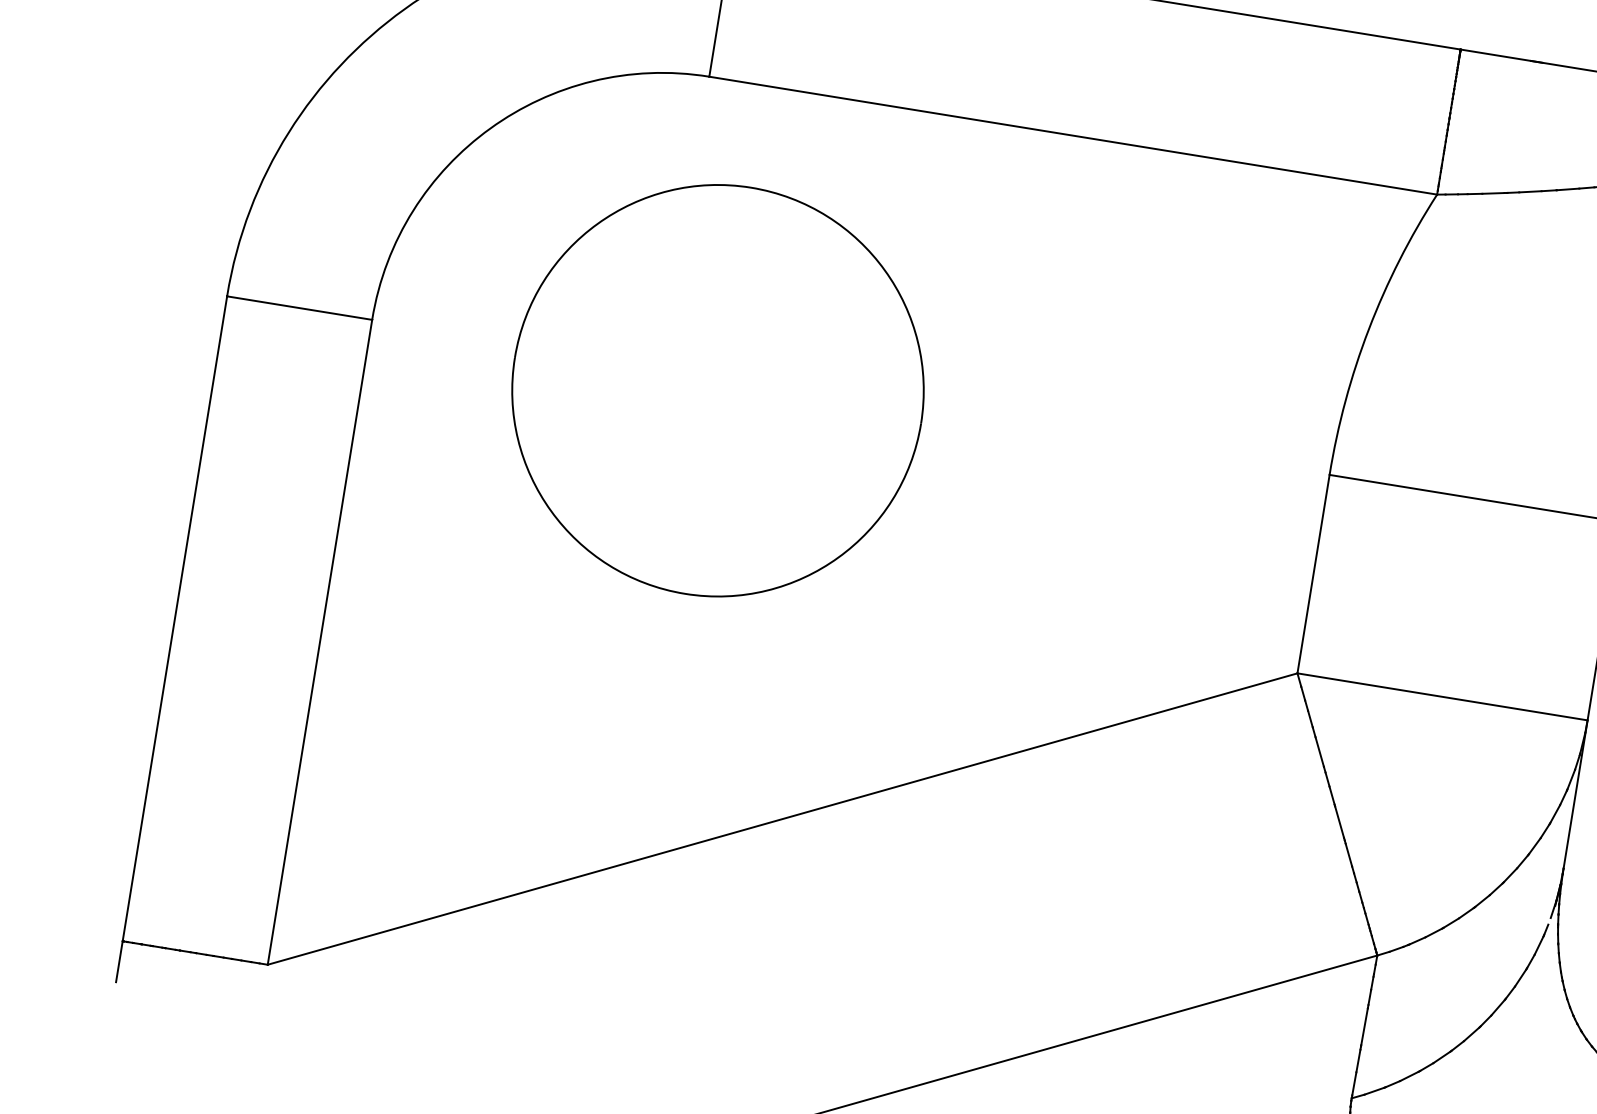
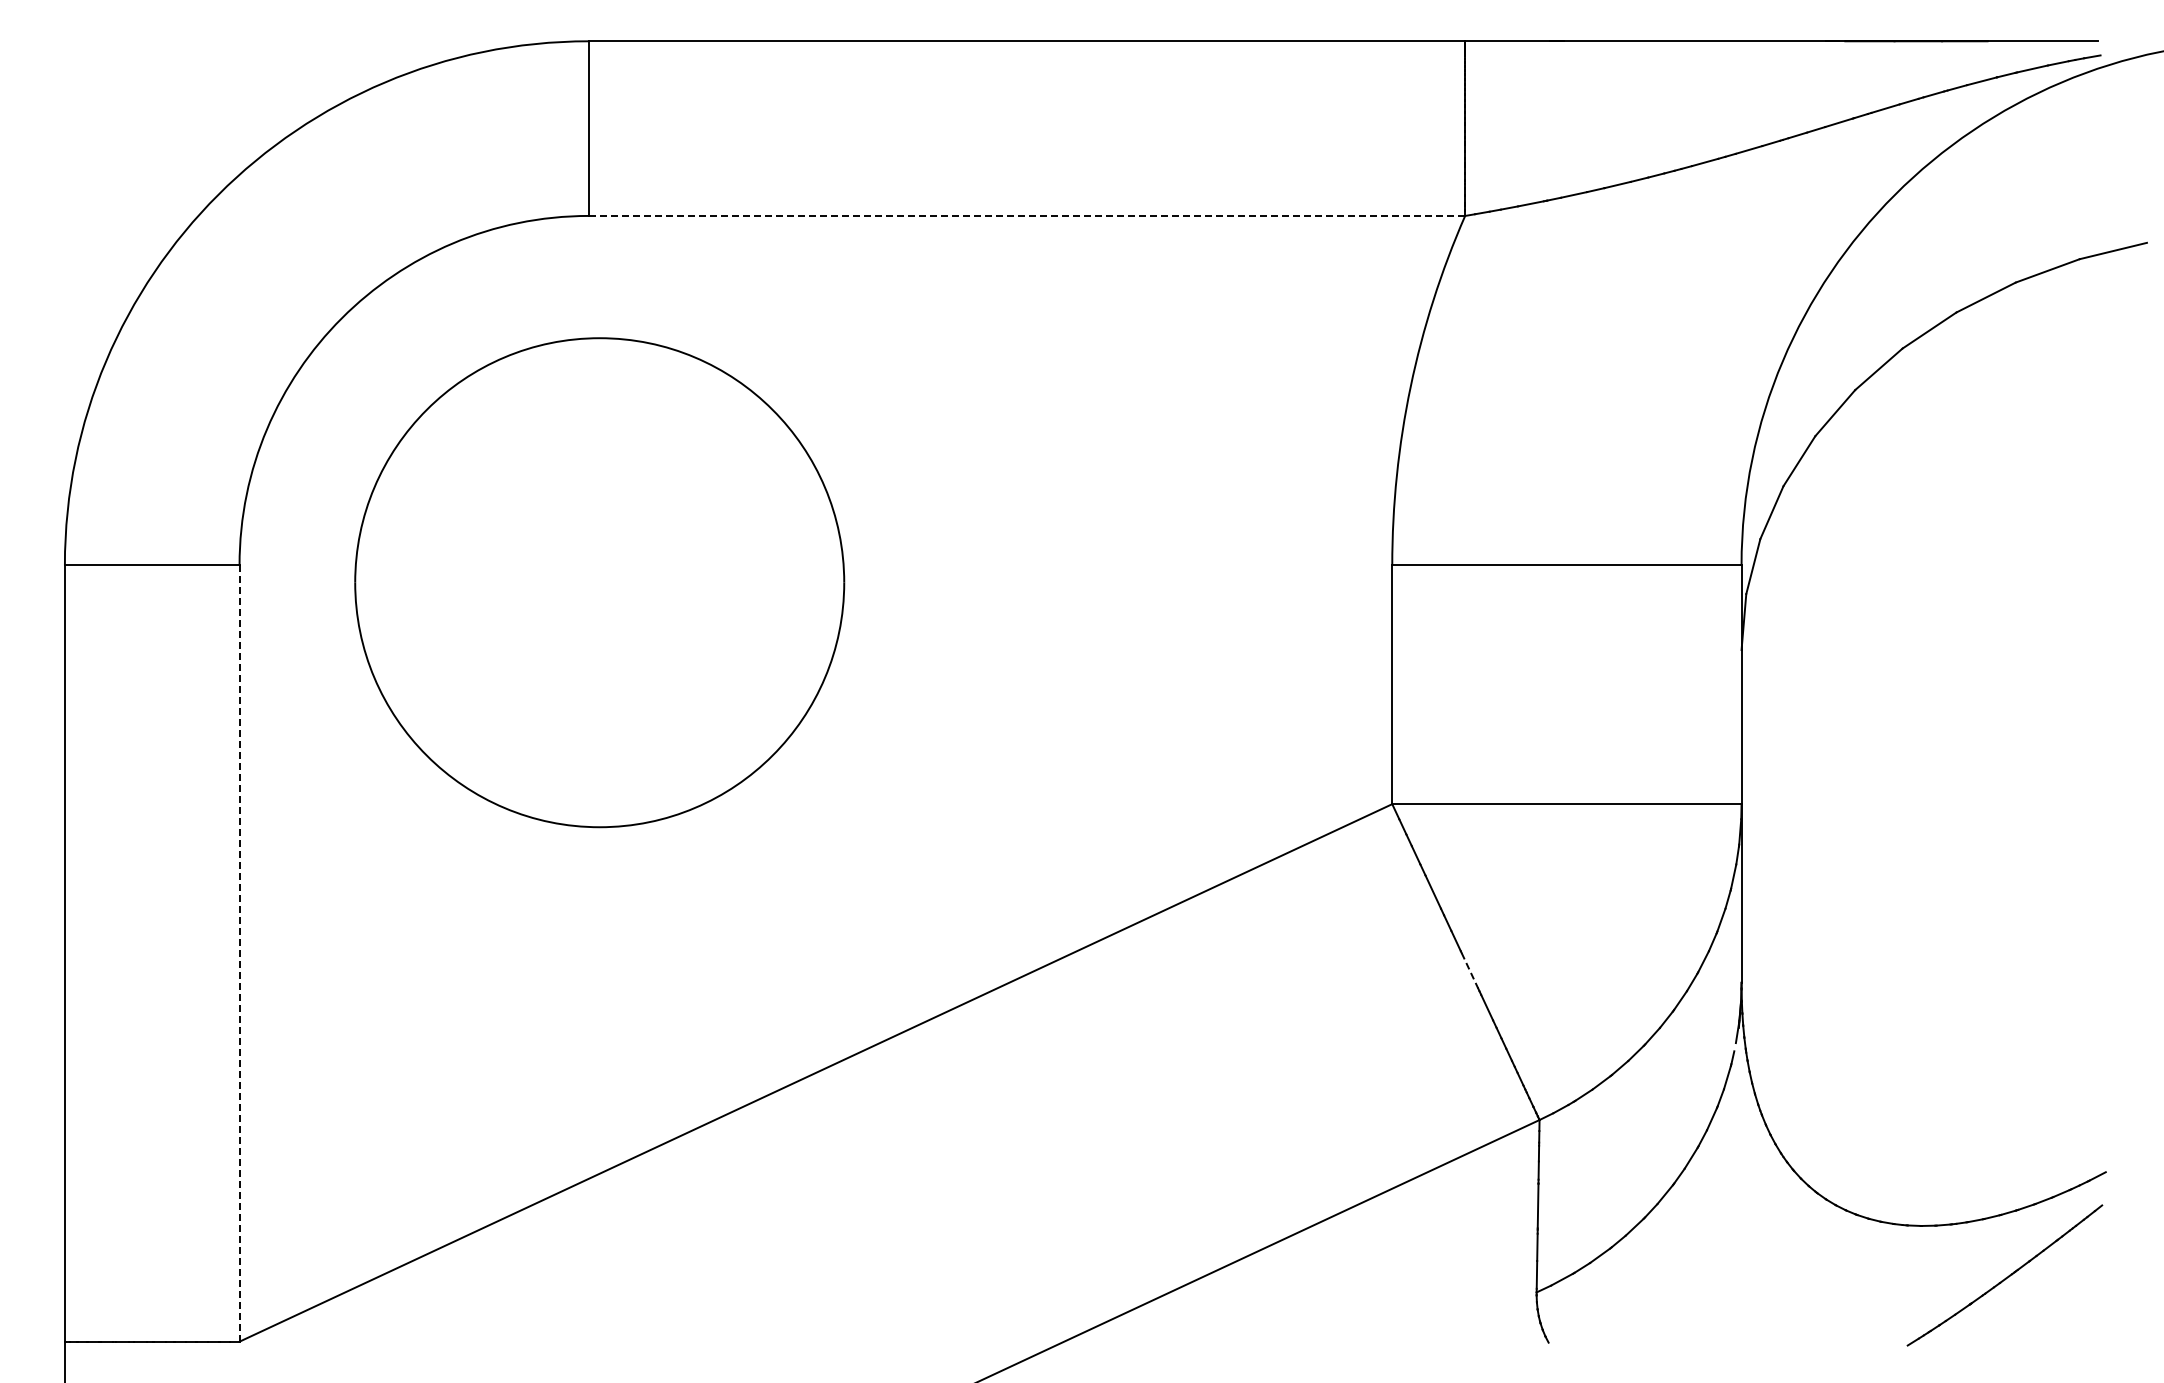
line: (1072, 135) -> (1026, 215), solid -> dashed
part: (717, 390) -> (599, 582), moved
line: (319, 642) -> (239, 953), solid -> dashed
line: (1339, 822) -> (1470, 971), solid -> dashed

